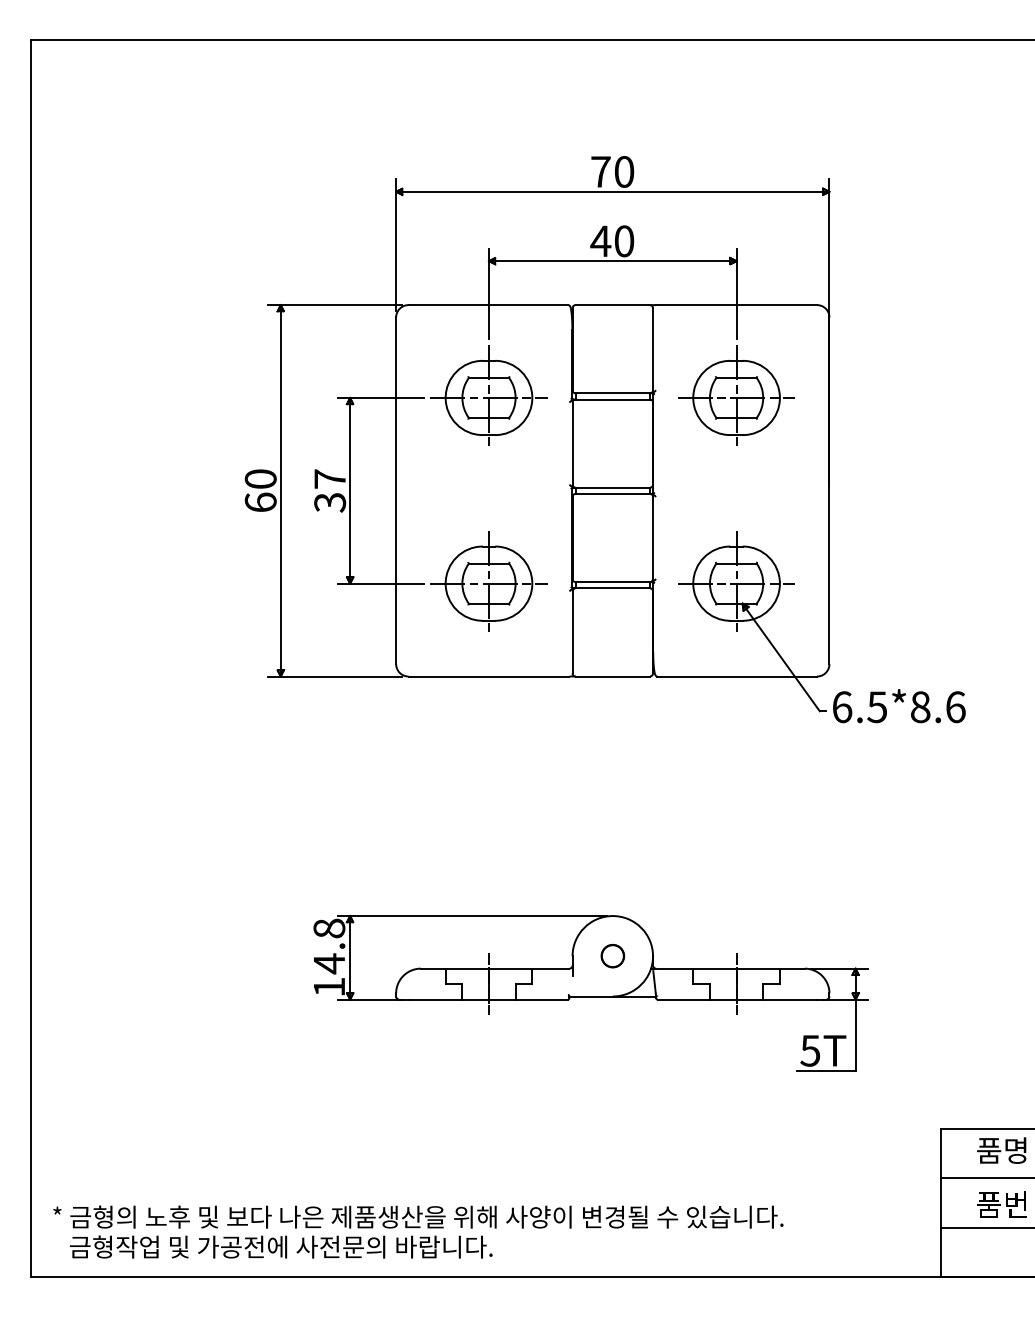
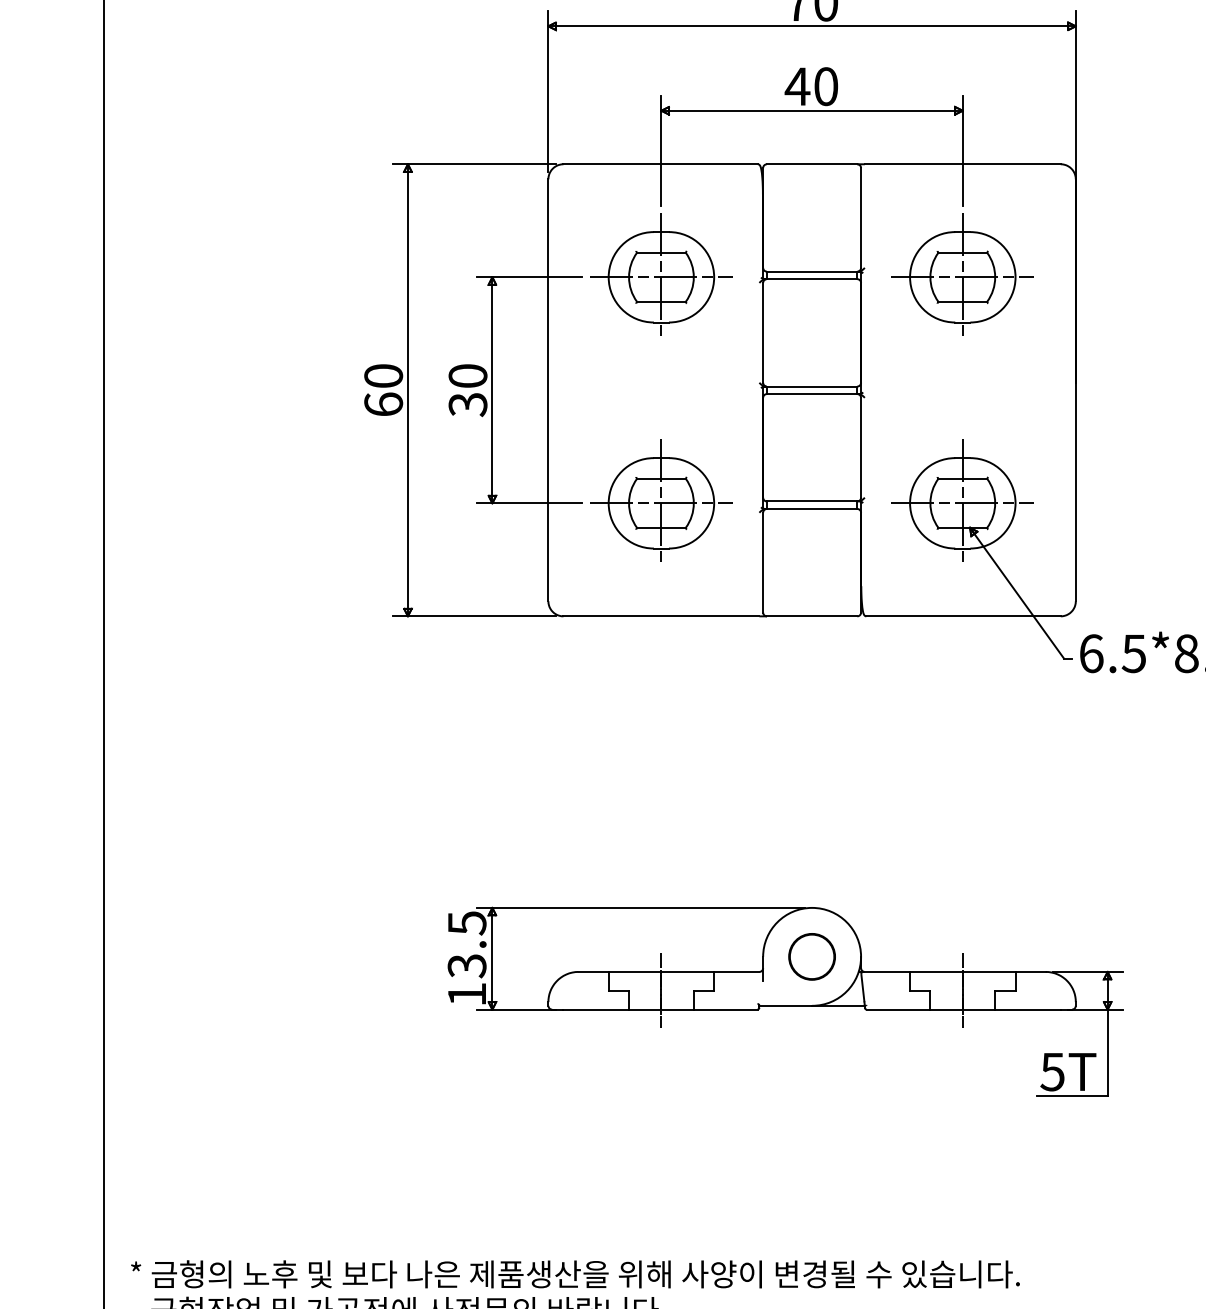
text: (330, 478) -> (468, 375), 37 -> 30
text: (329, 946) -> (467, 944), 14.8 -> 13.5
circle: (612, 955) -> (811, 955), size x1.67

